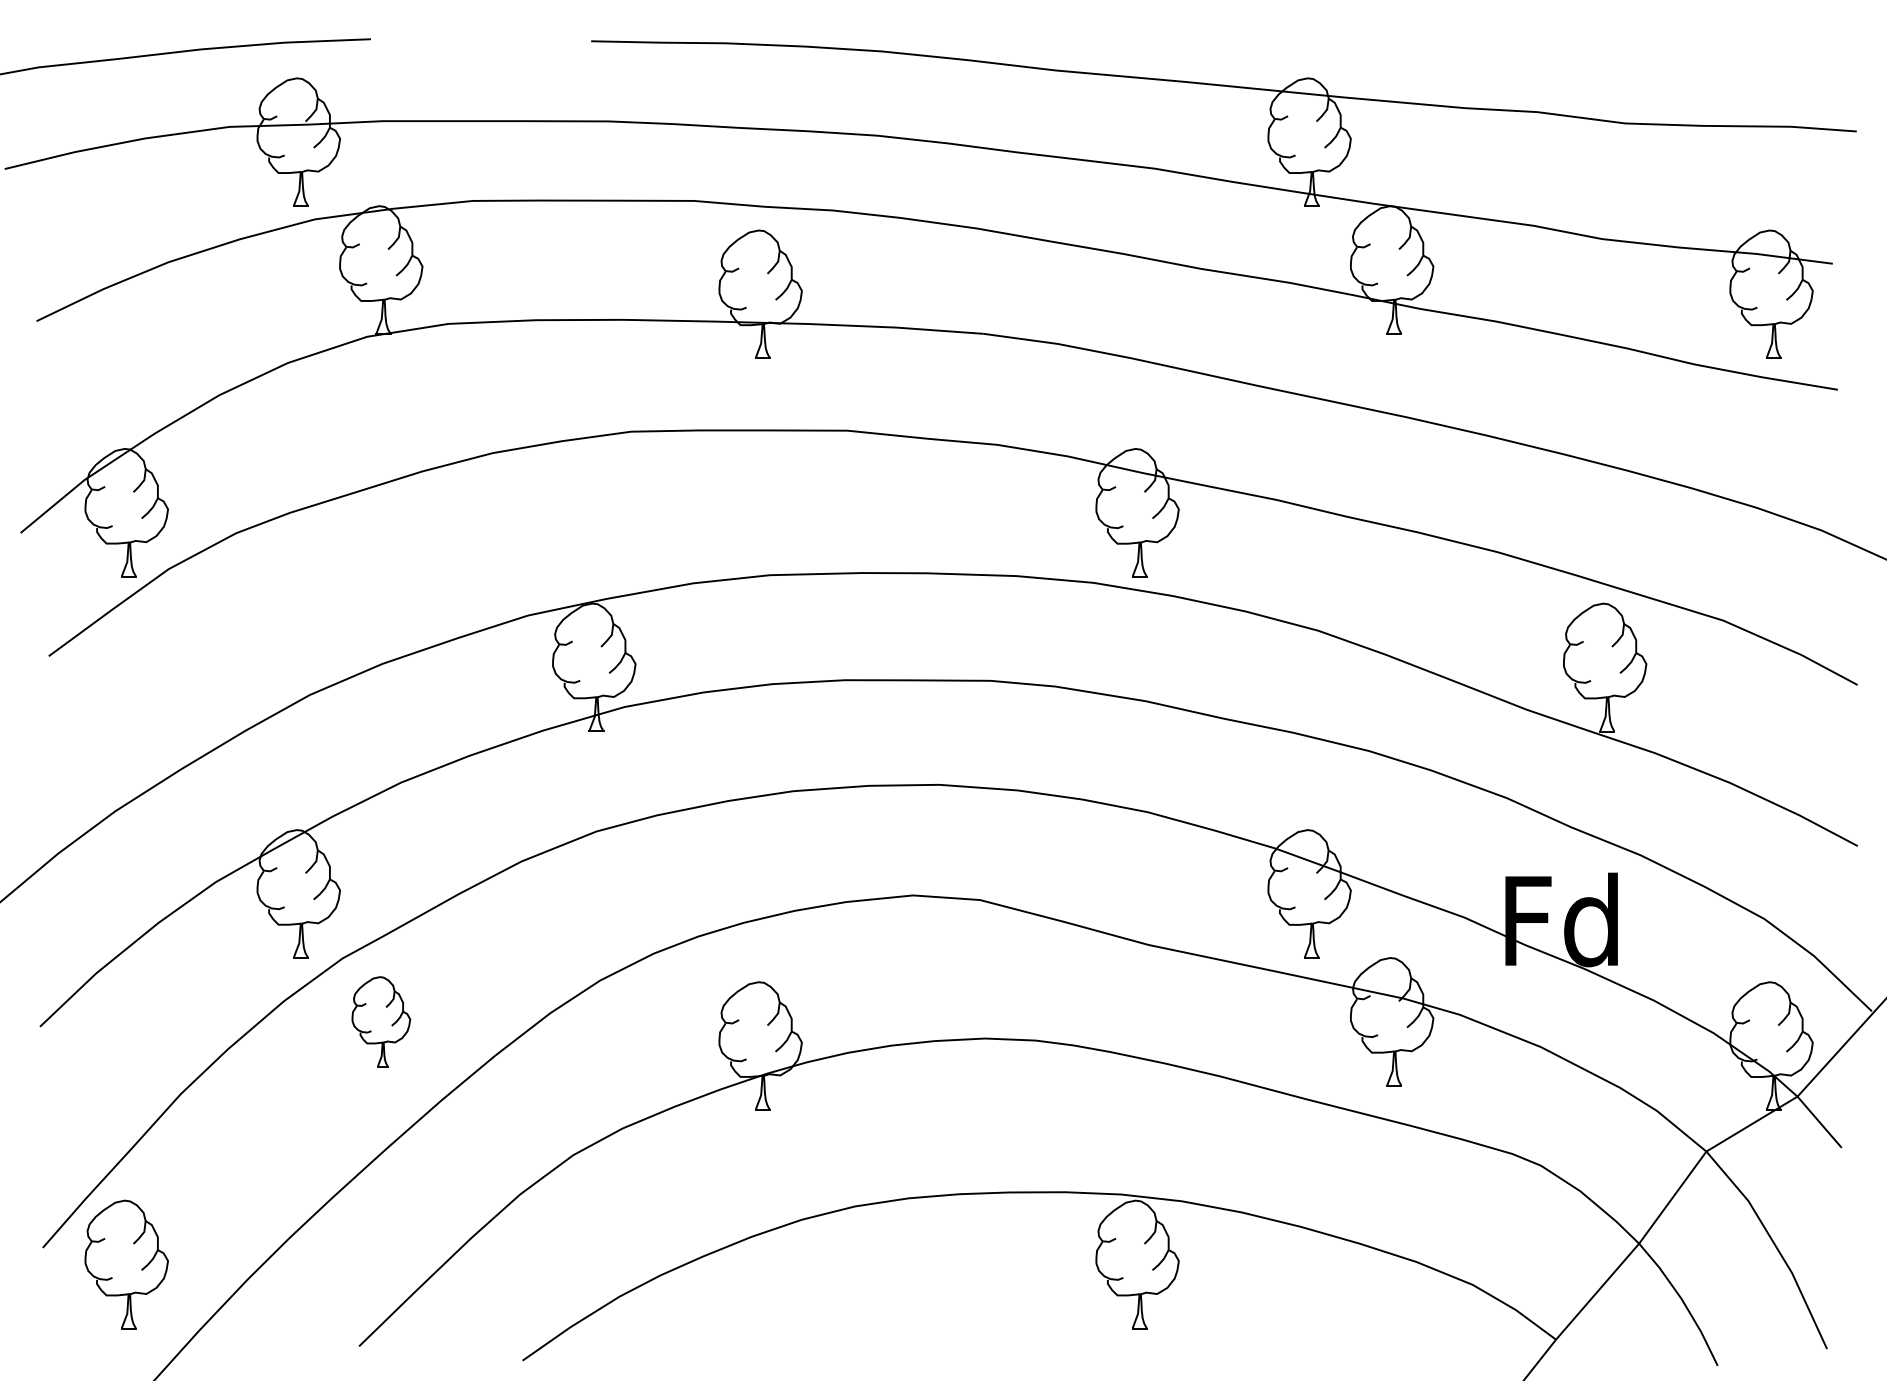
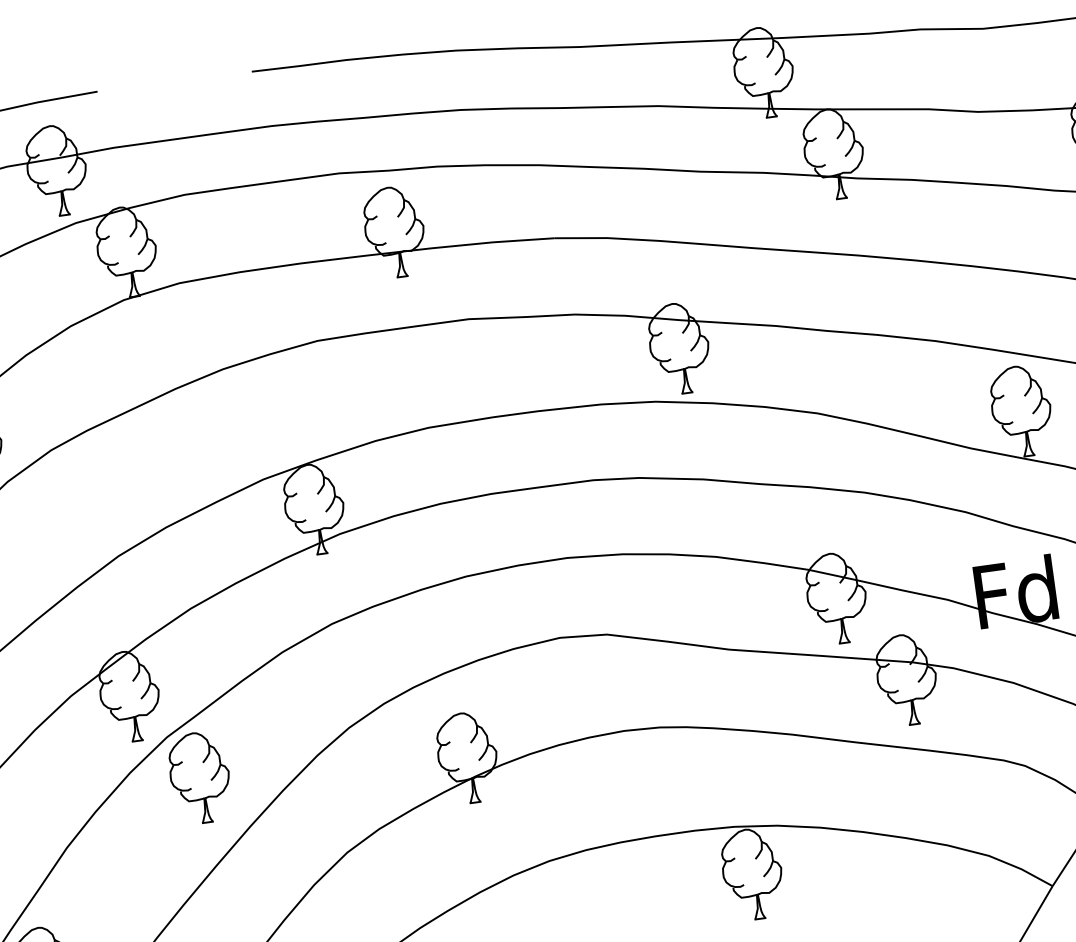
part: (381, 1021) -> (200, 777), size x1.43

